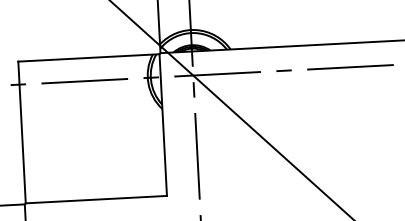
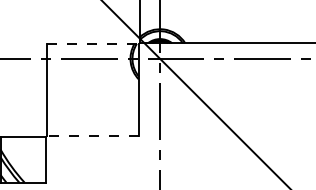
line: (89, 57) -> (93, 43), solid -> dashed
line: (97, 200) -> (93, 136), solid -> dashed

